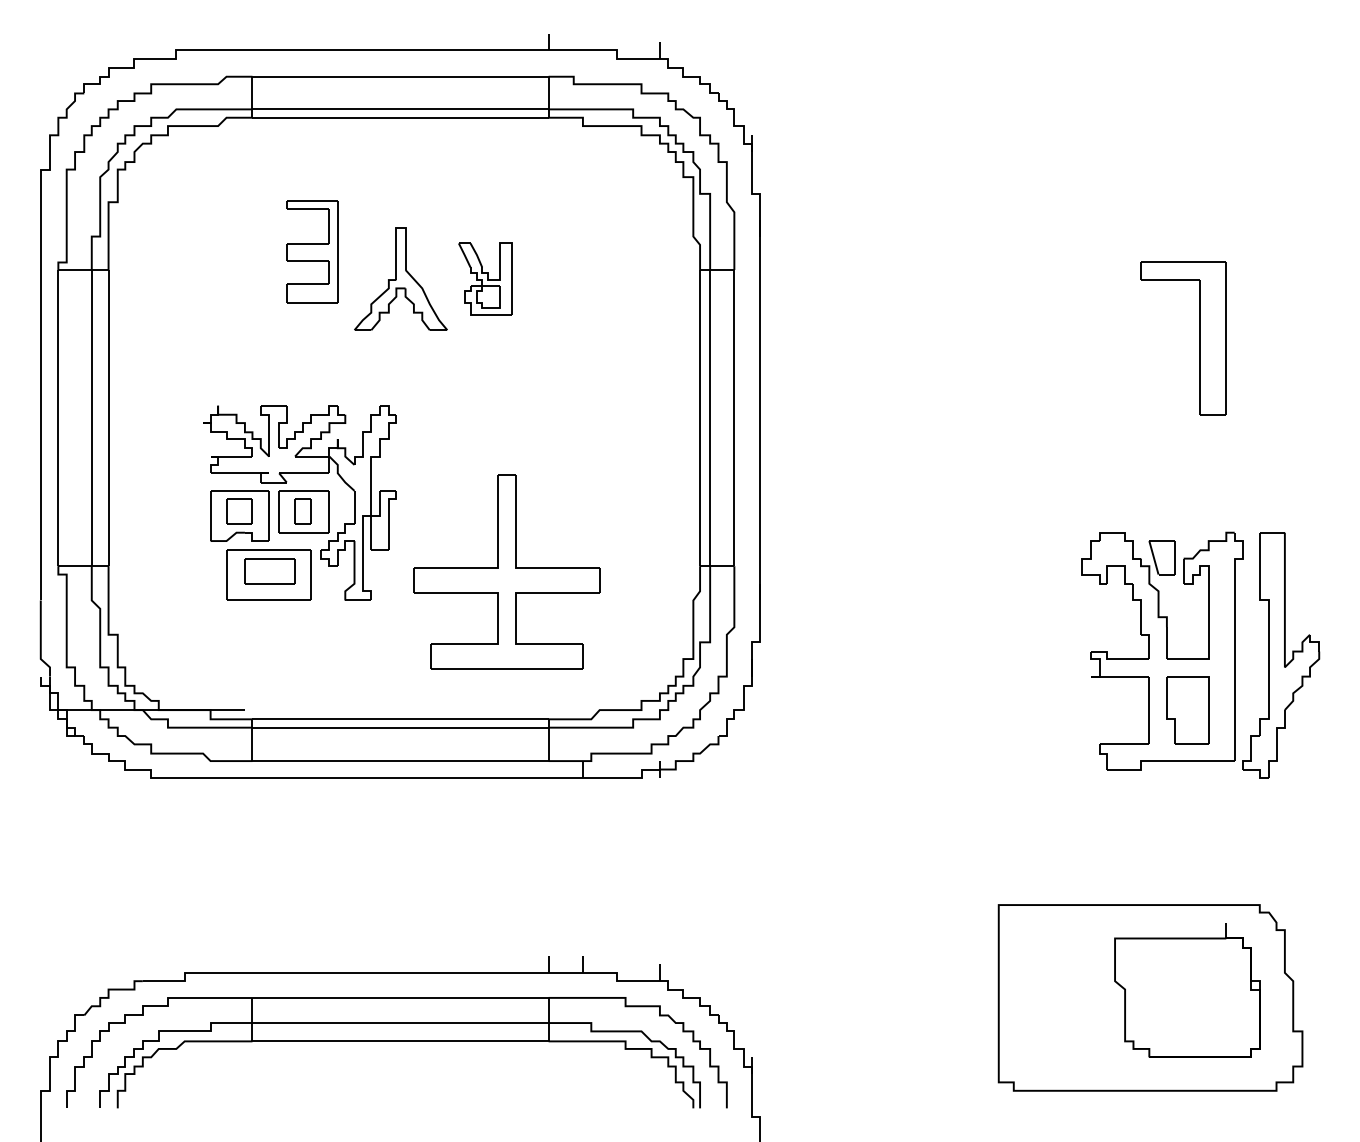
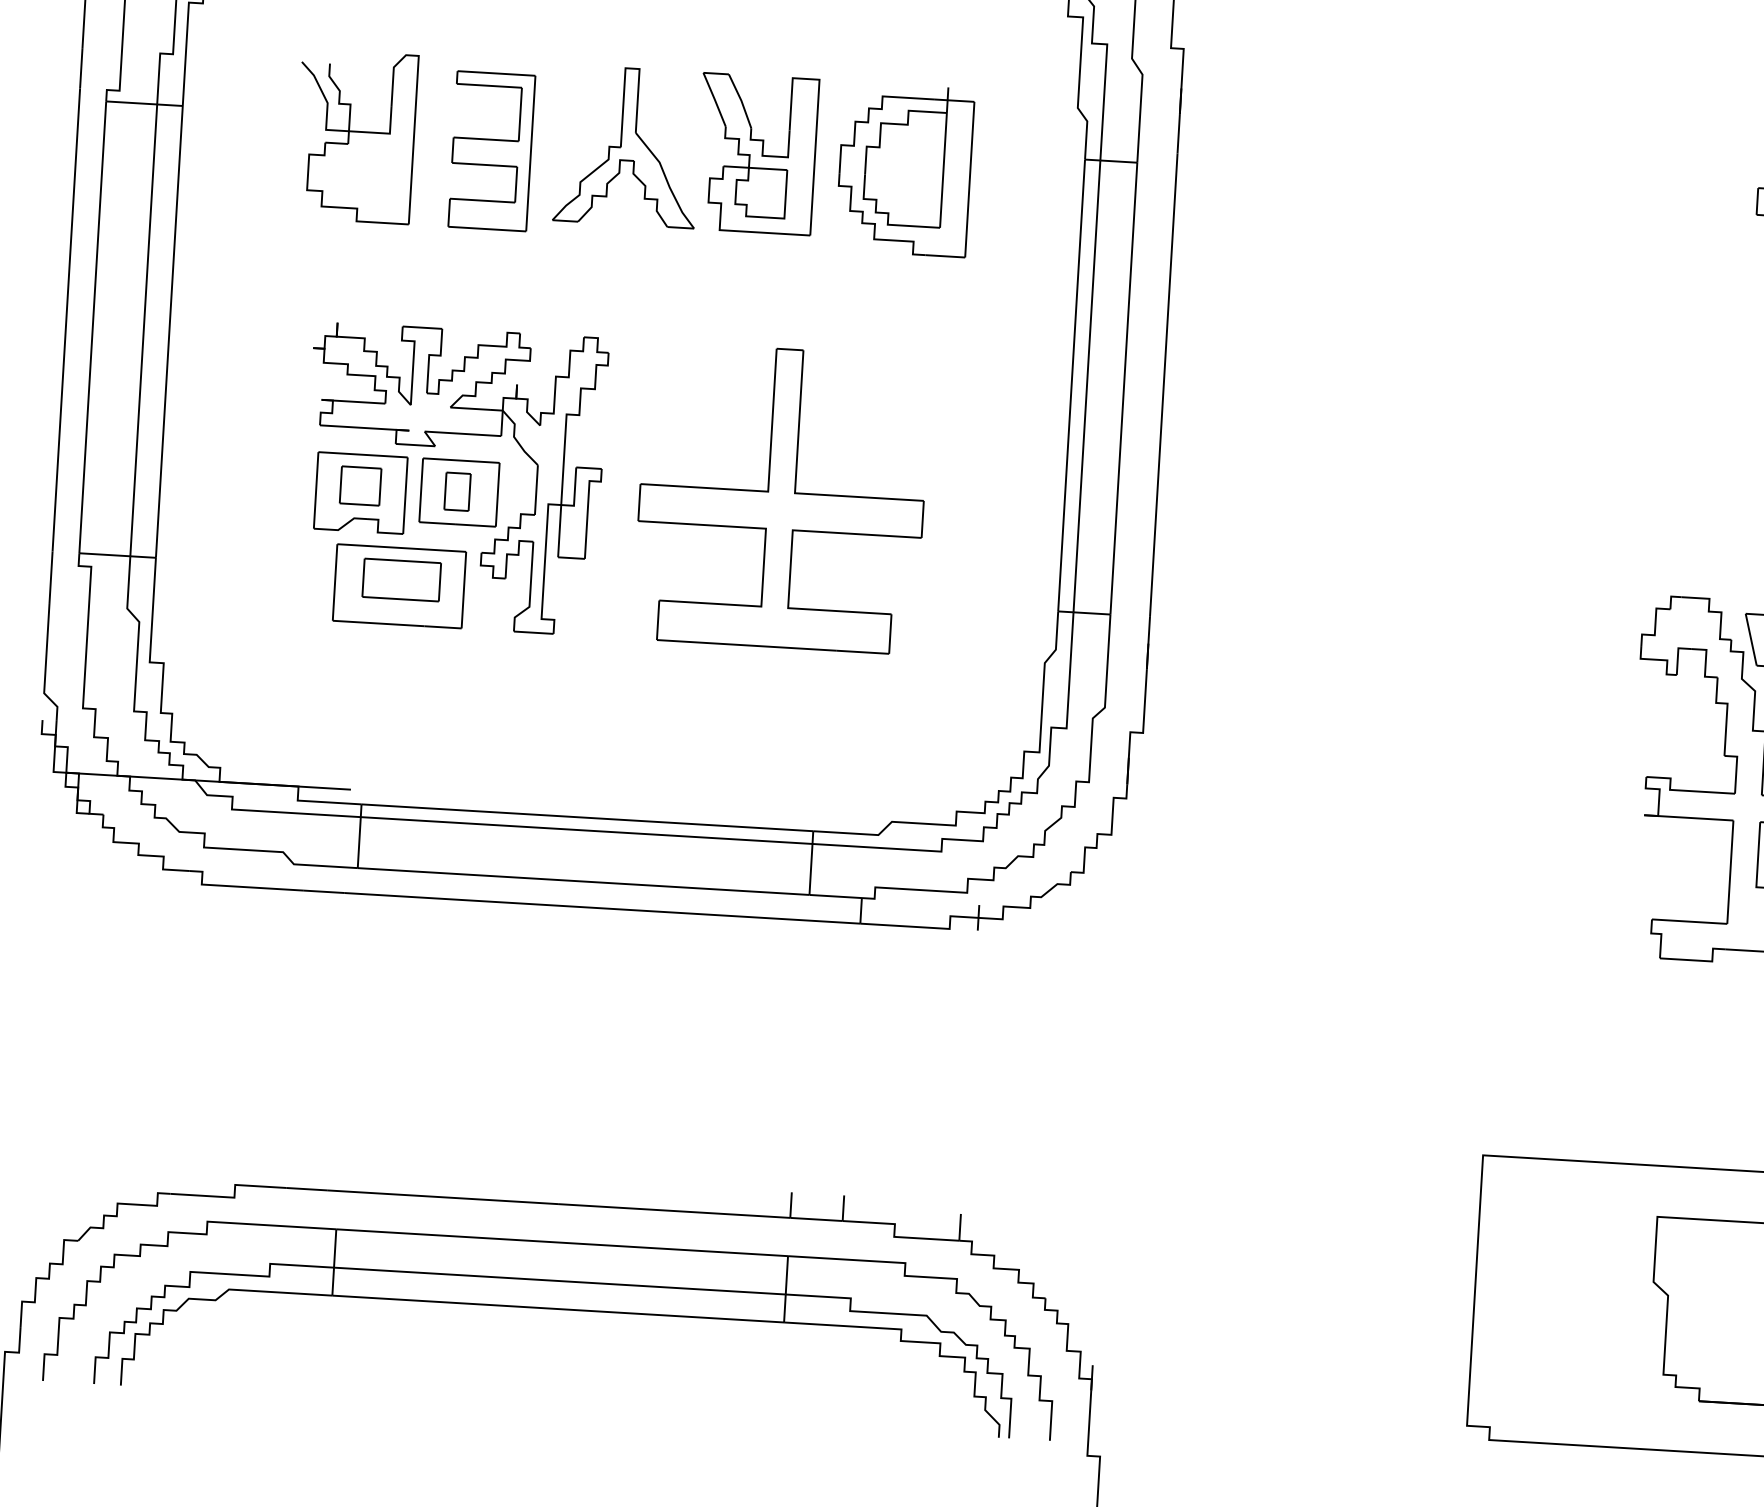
part: (312, 251) -> (492, 151), moved
part: (485, 278) -> (756, 153), size x1.43
part: (222, 283) -> (355, 136), added
part: (582, 283) -> (904, 169), added
part: (506, 571) -> (780, 497), moved

